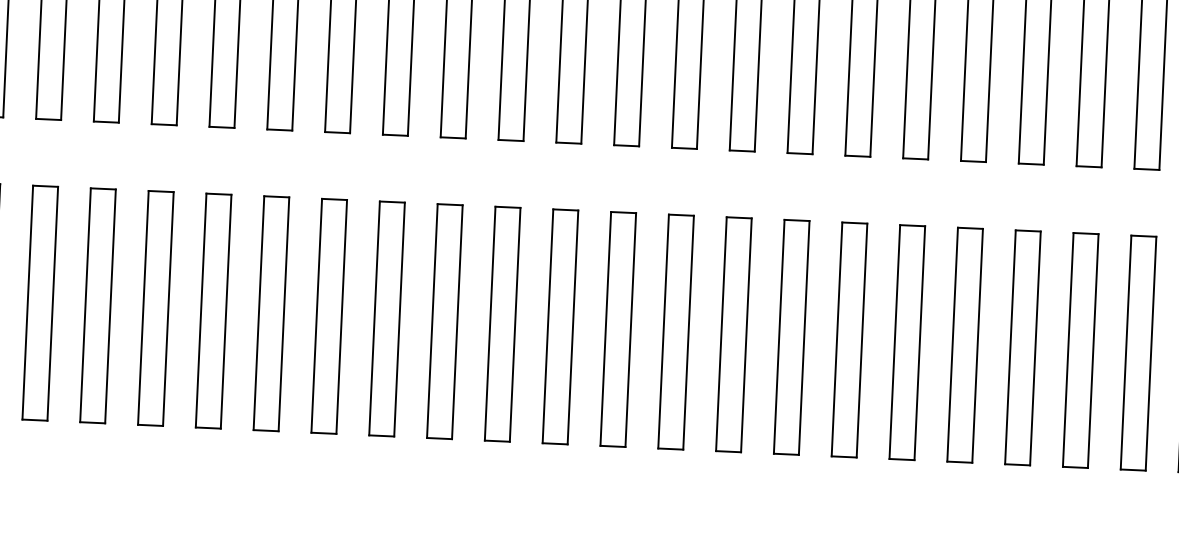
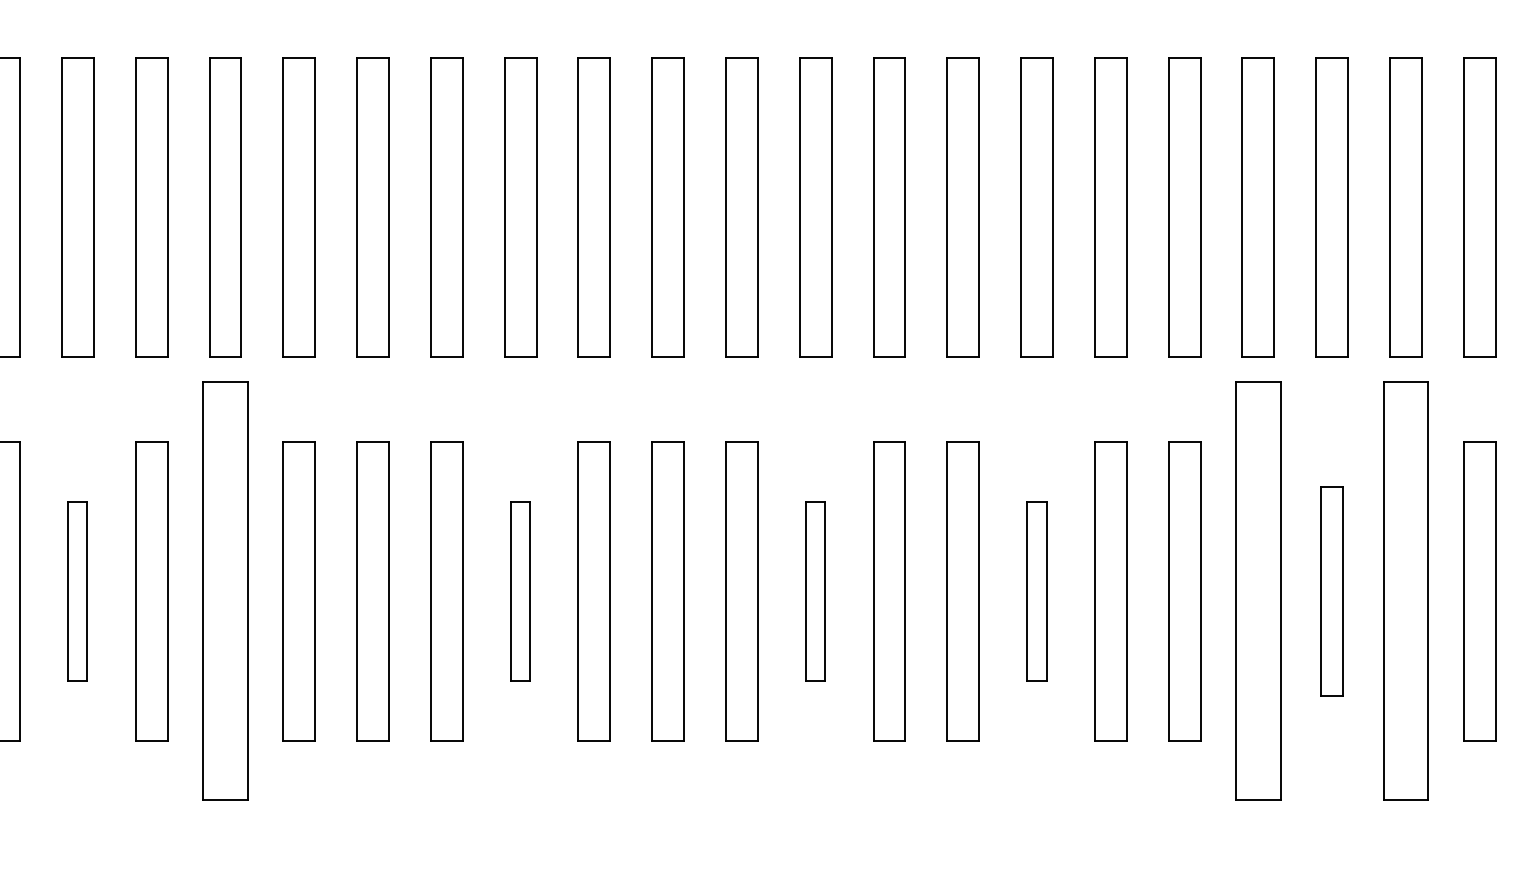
part: (97, 305) -> (77, 591), size x0.6
part: (213, 311) -> (225, 591), size x1.4
part: (444, 321) -> (520, 591), size x0.6
part: (675, 332) -> (815, 591), size x0.6
part: (849, 340) -> (1036, 591), size x0.6
part: (1022, 347) -> (1257, 591), size x1.4
part: (1080, 350) -> (1331, 591), size x0.7
part: (1138, 353) -> (1405, 591), size x1.4

